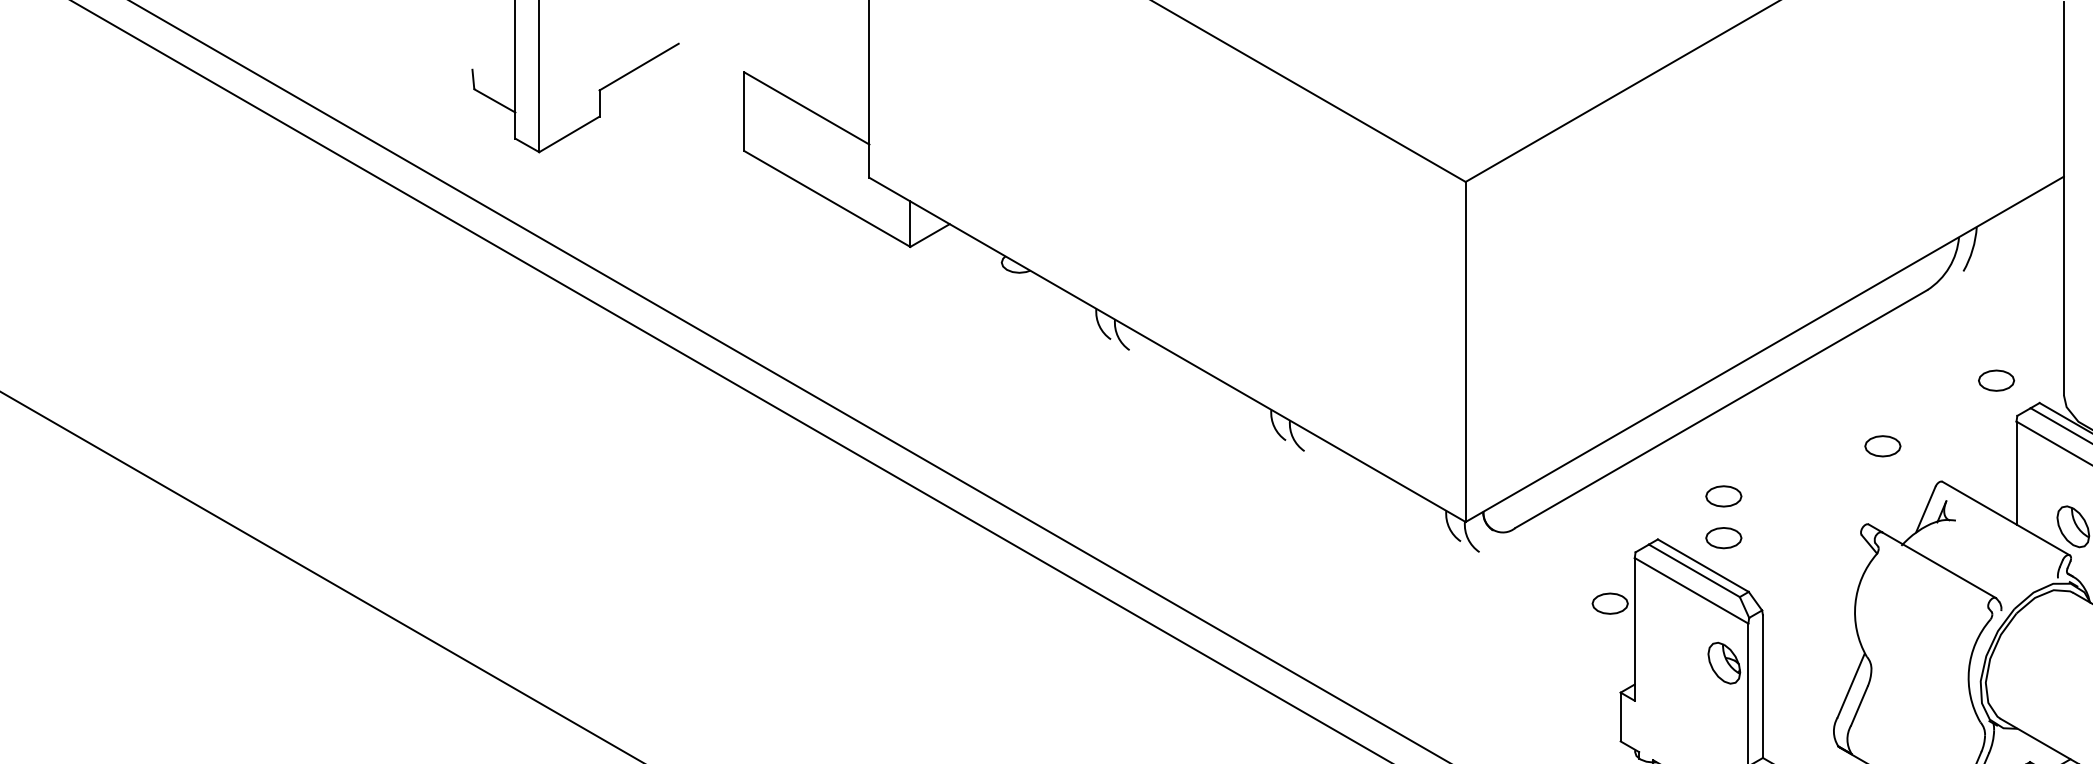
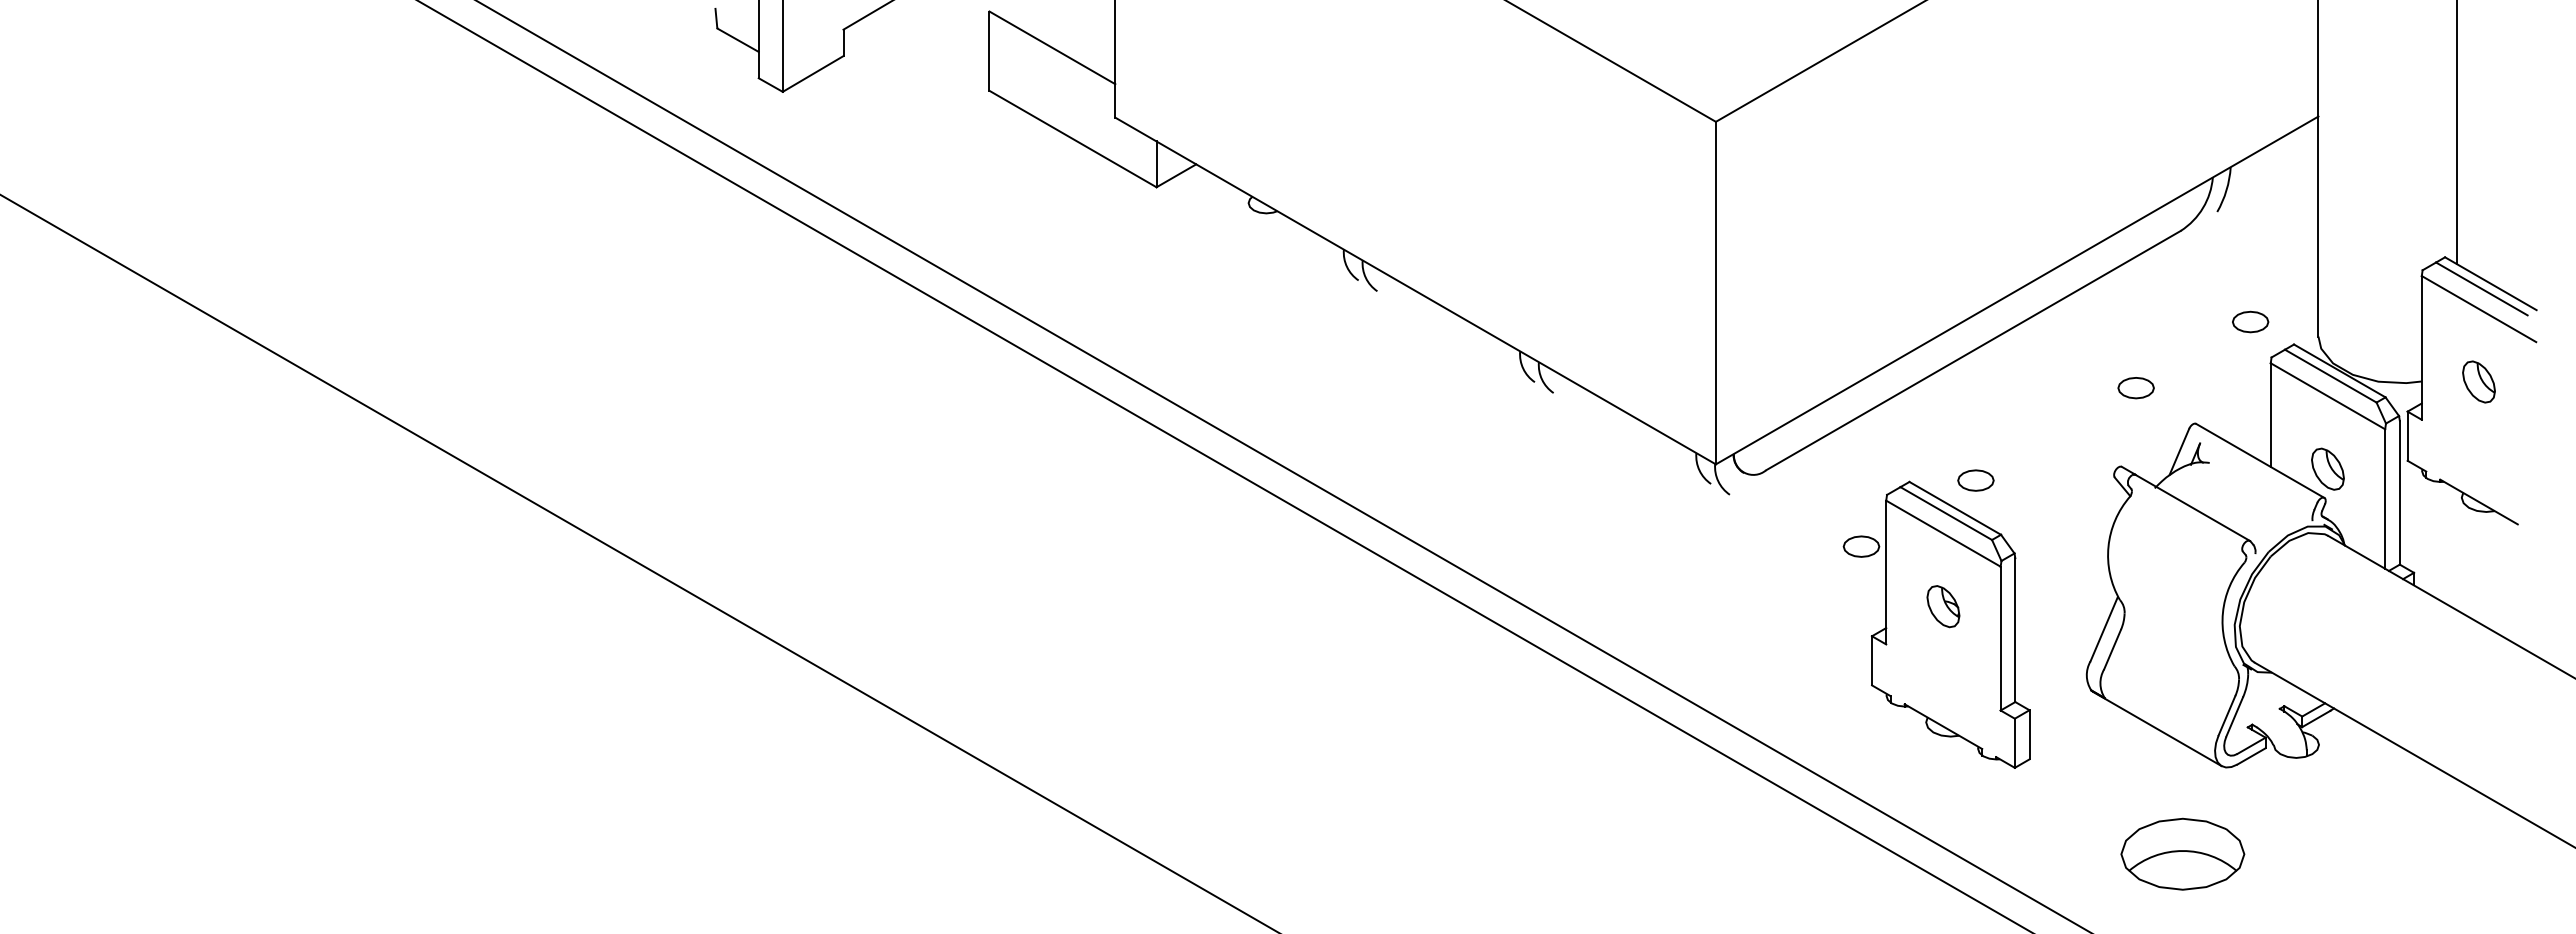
part: (1723, 496) -> (1975, 438), removed
part: (1724, 663) -> (1943, 606), moved

